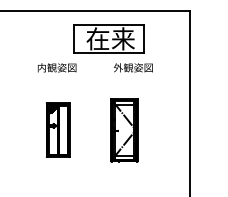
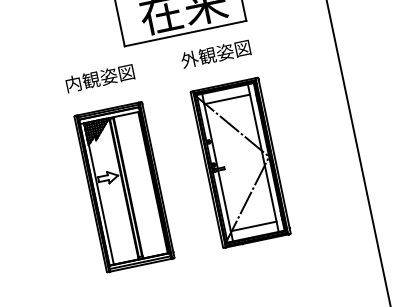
text: (132, 67) -> (214, 53), moved
part: (58, 129) -> (125, 185), size x1.67
part: (124, 129) -> (240, 161), size x1.43

